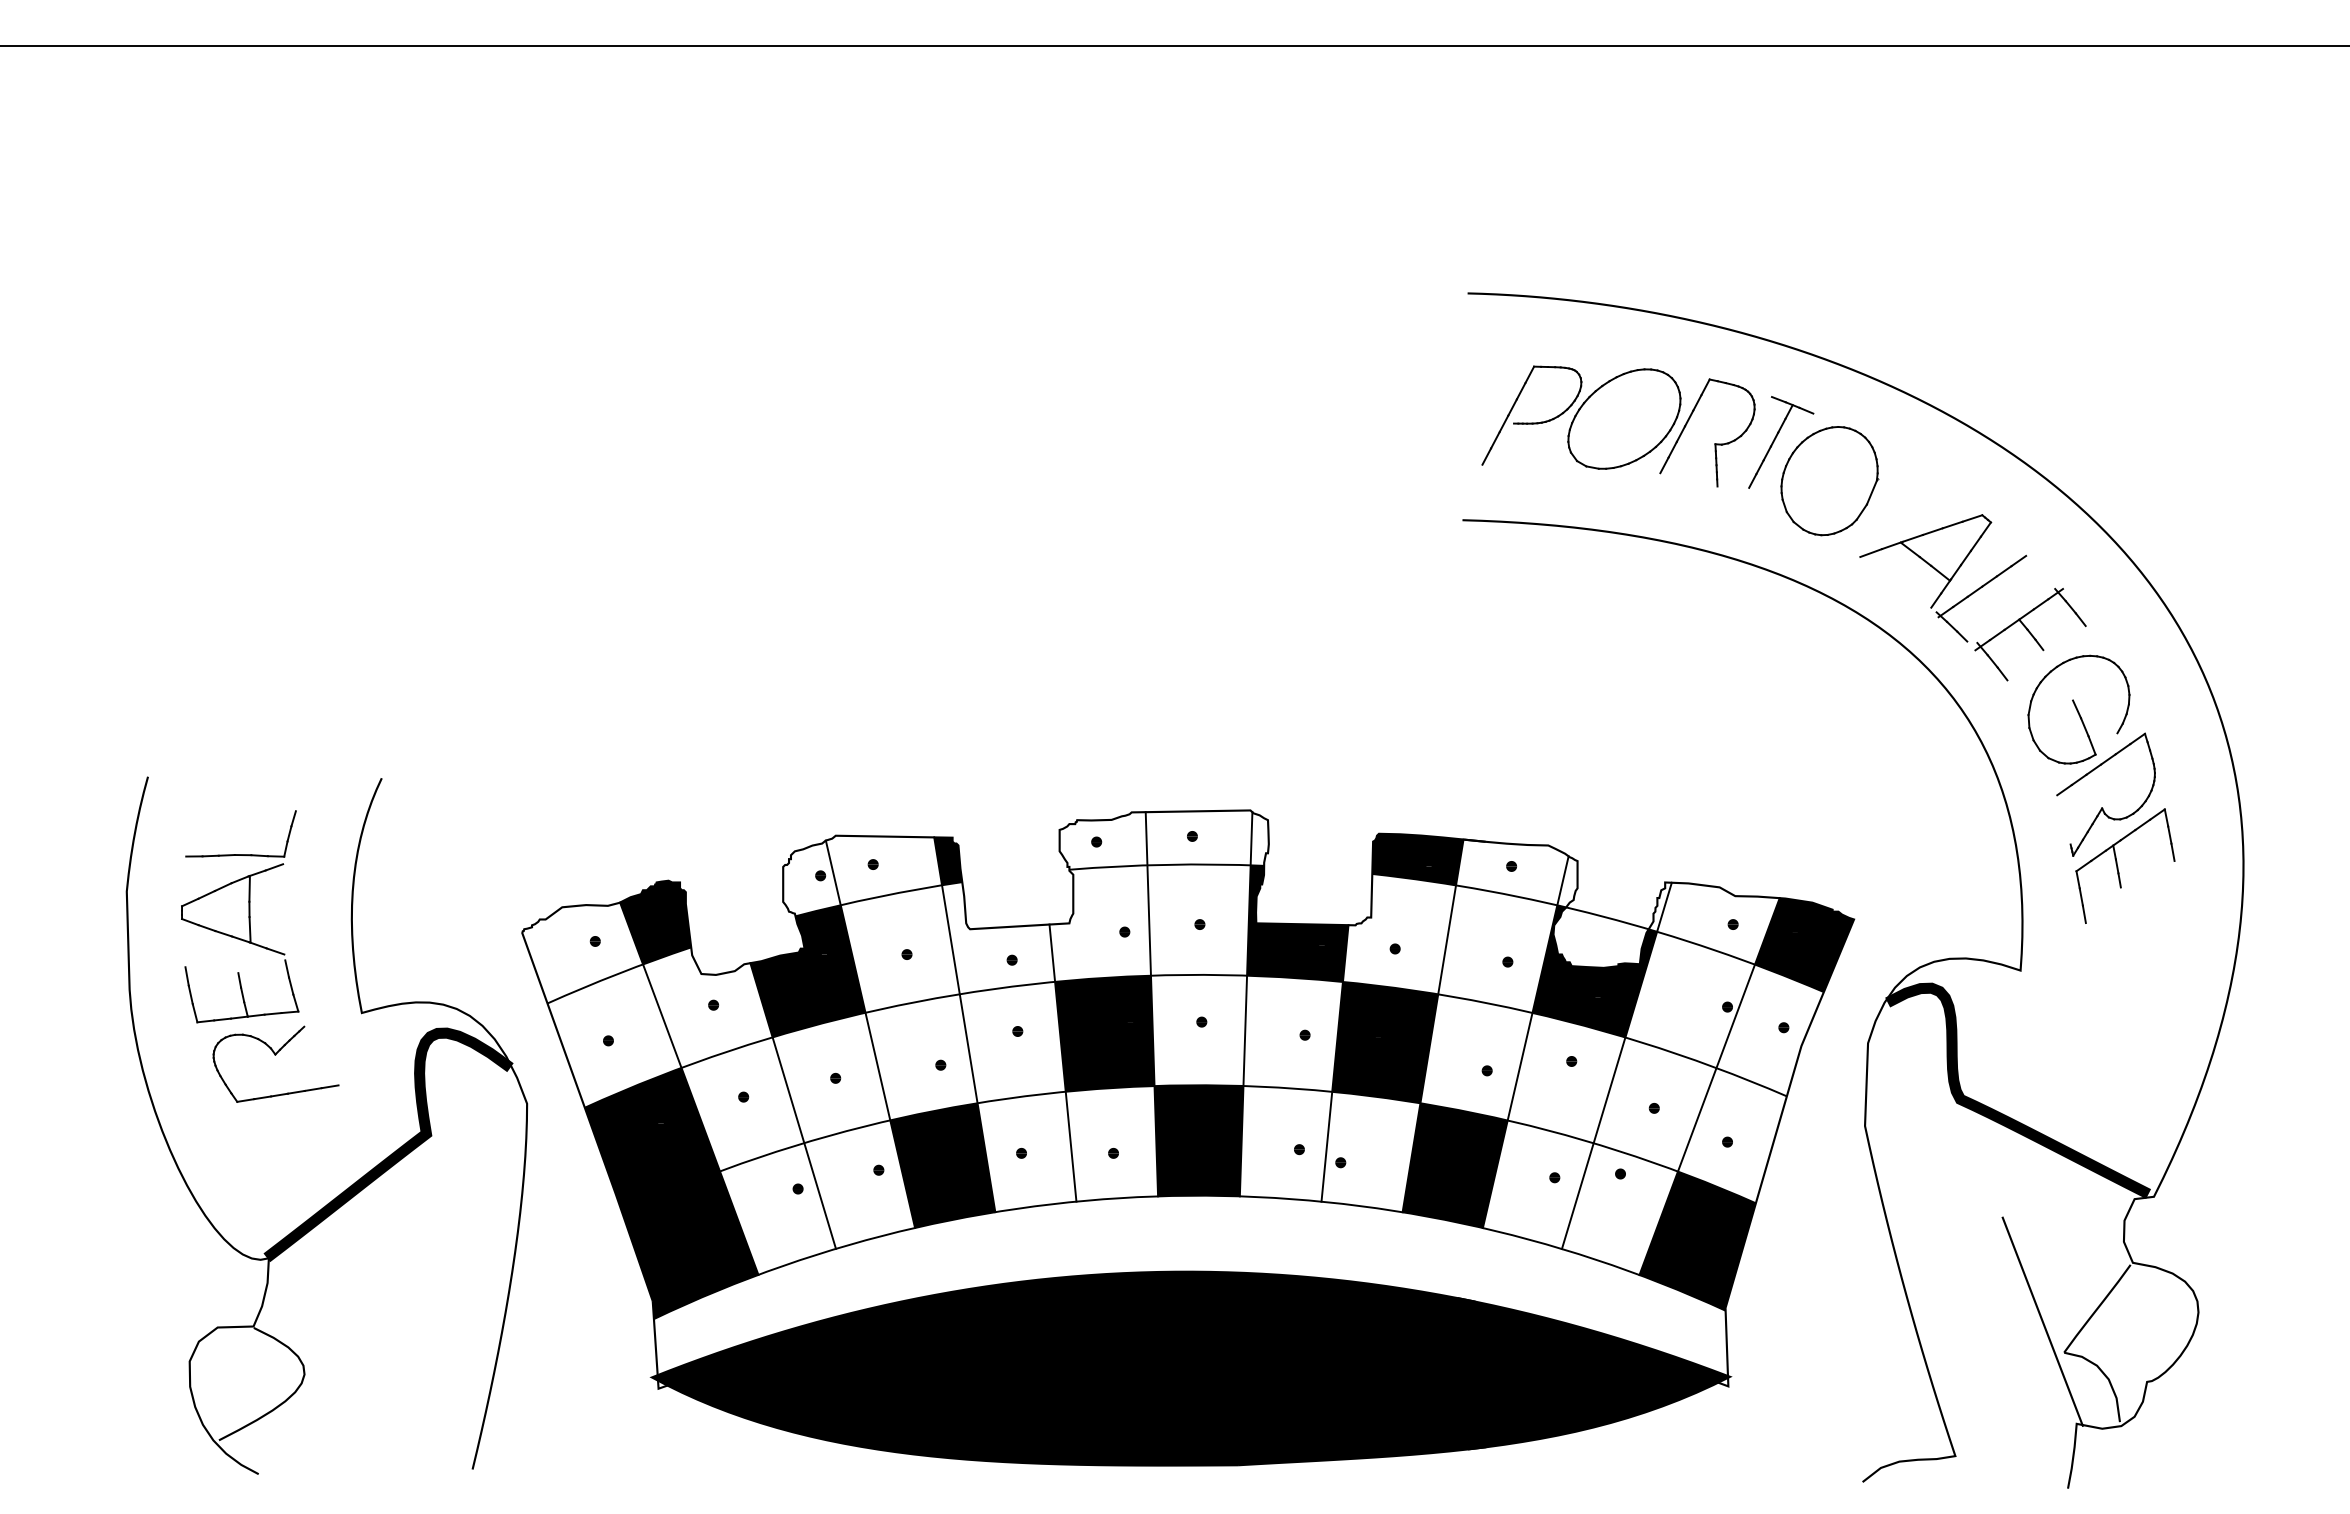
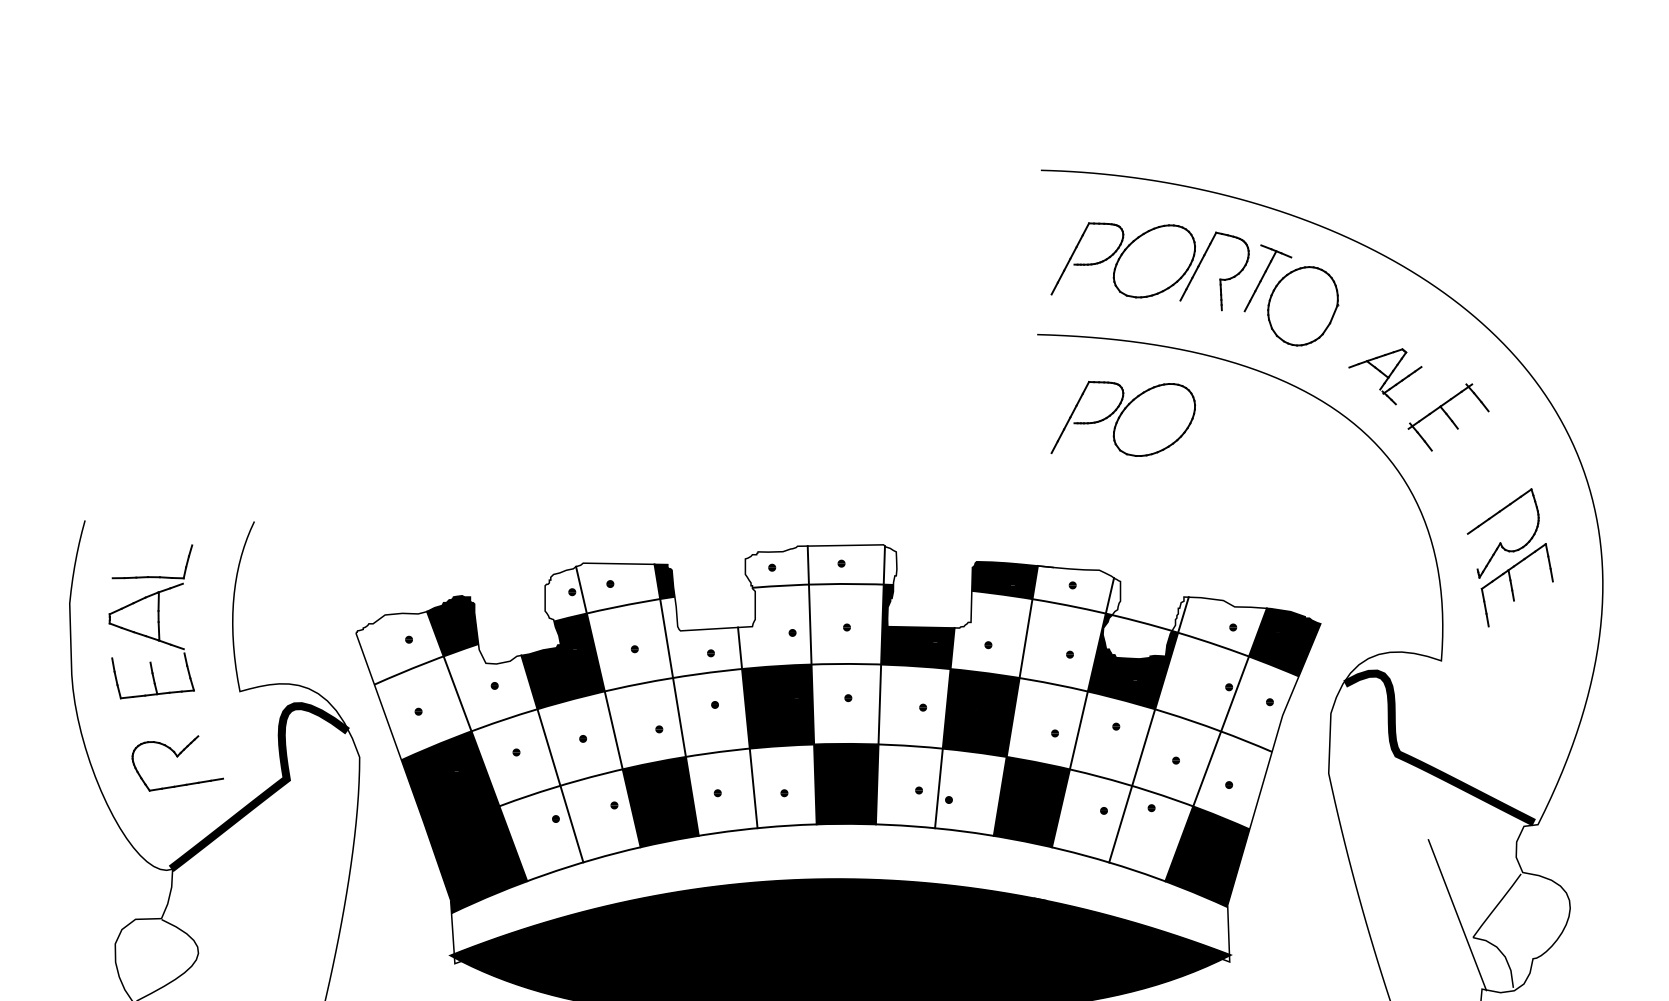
part: (1943, 578) -> (1385, 376), size x0.6
part: (1581, 636) -> (1123, 418), added
part: (2078, 709) -> (1483, 471), removed
part: (275, 1055) -> (177, 757), moved

